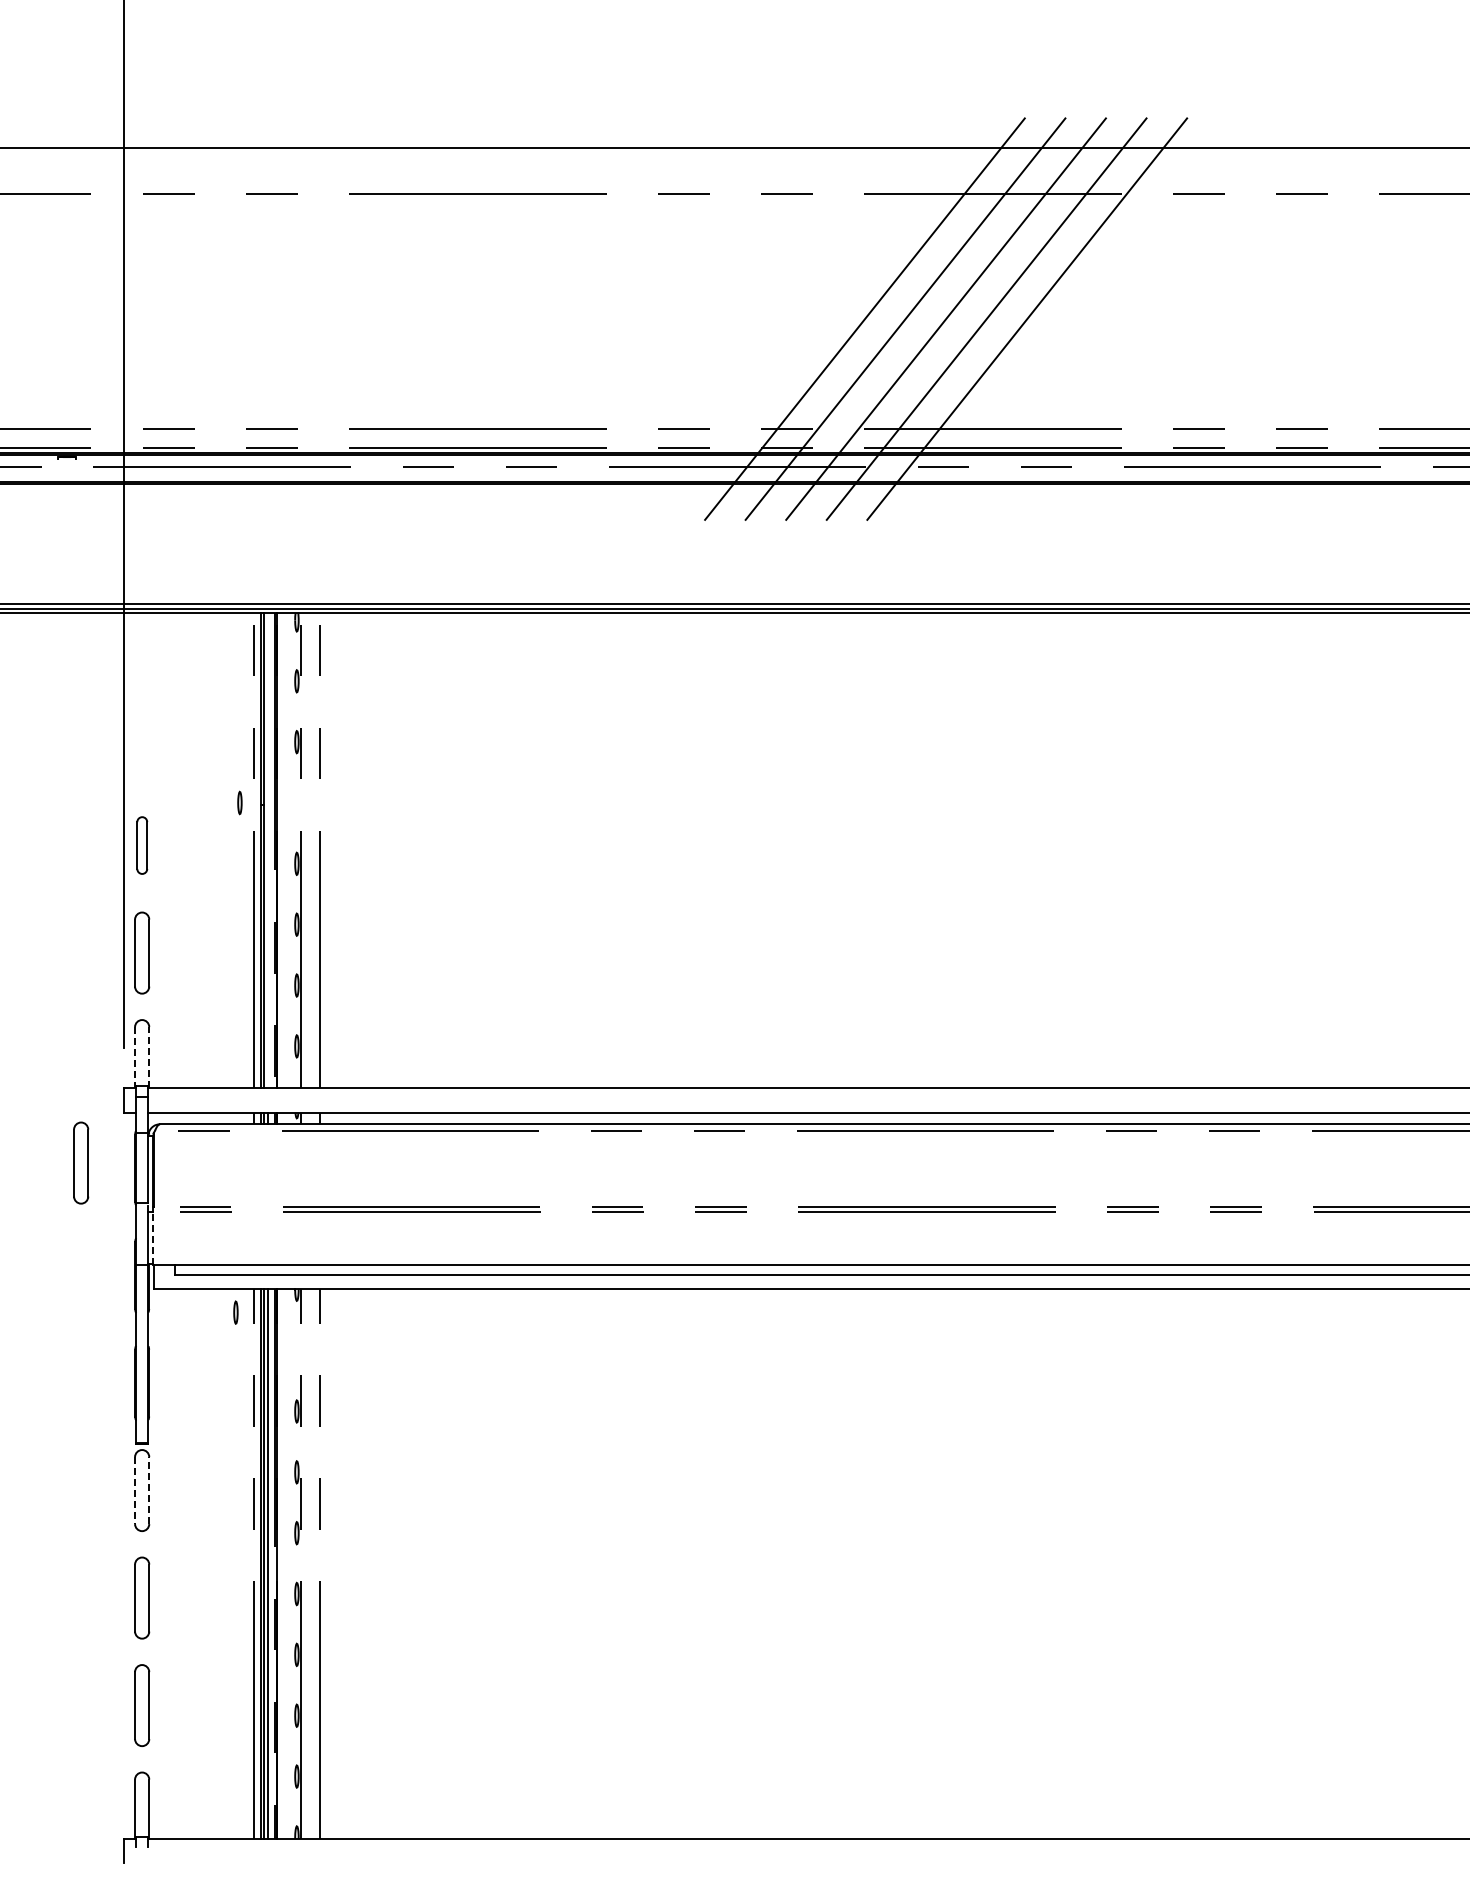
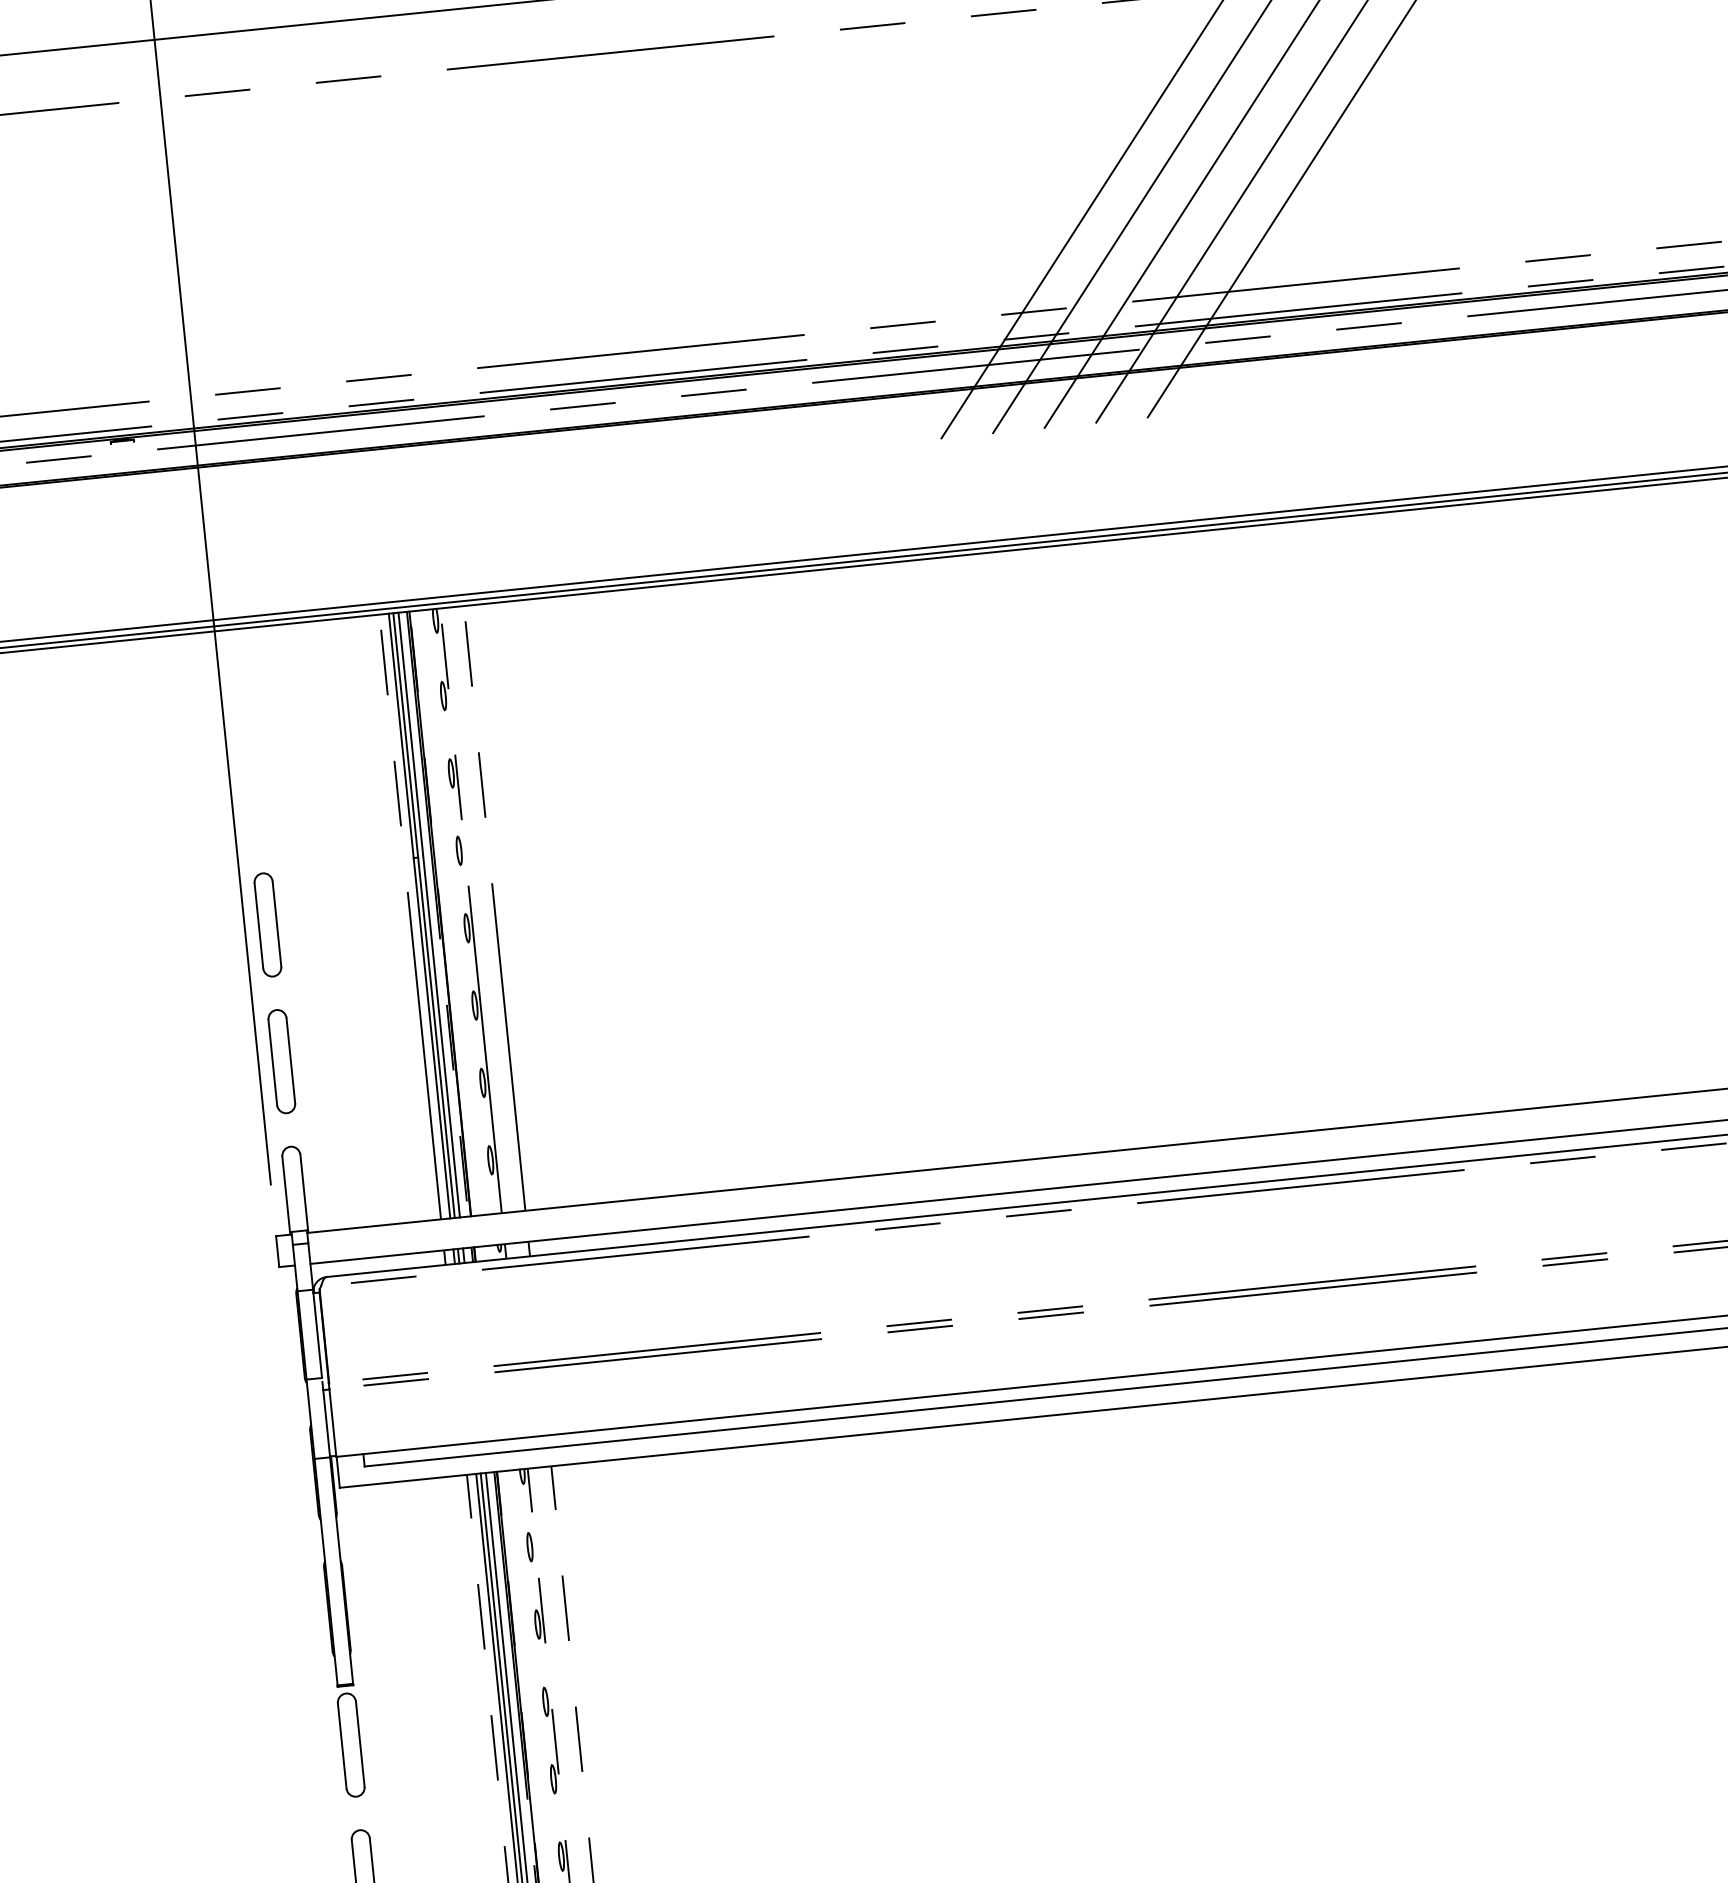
part: (239, 802) -> (458, 850), moved
part: (142, 845) -> (268, 924), size x1.43
line: (268, 850) -> (429, 914), added
line: (135, 1057) -> (286, 1195), dashed -> solid
line: (149, 1057) -> (304, 1193), dashed -> solid
part: (81, 1162) -> (231, 1335), removed
line: (153, 1238) -> (333, 1423), dashed -> solid
part: (235, 1312) -> (529, 1547), moved
line: (149, 1490) -> (360, 1744), dashed -> solid
line: (135, 1491) -> (342, 1747), dashed -> solid

